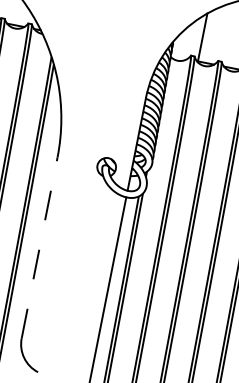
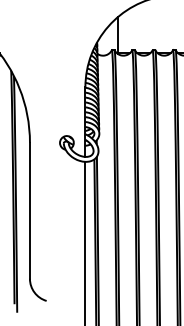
line: (39, 247) -> (29, 210), dashed -> solid

